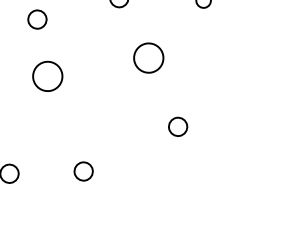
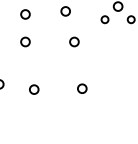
circle: (148, 57) -> (74, 41), size x0.62
circle: (47, 75) -> (25, 41), size x0.62
circle: (178, 126) -> (82, 88), moved

